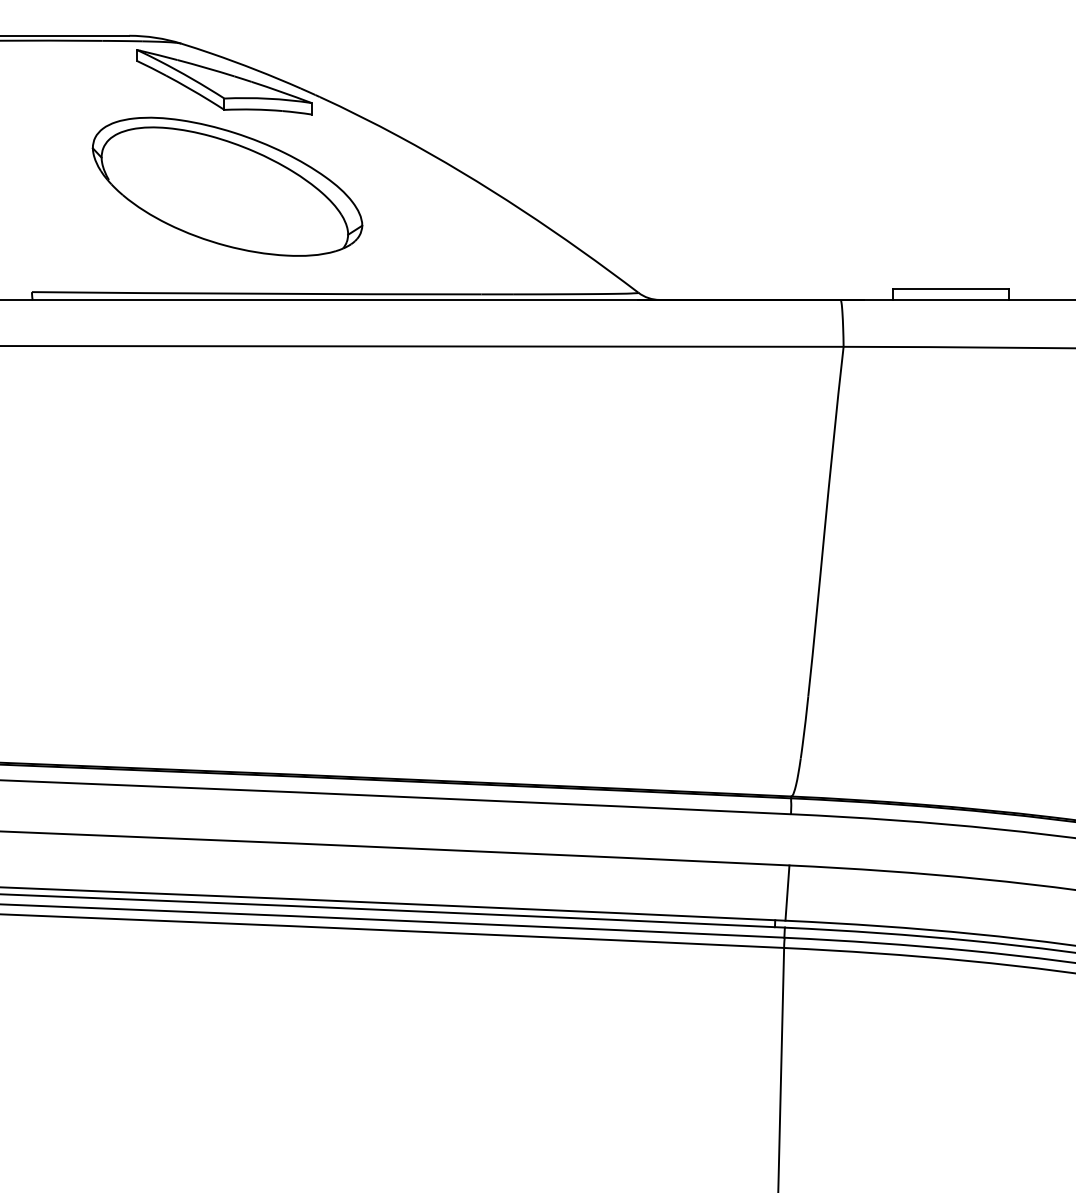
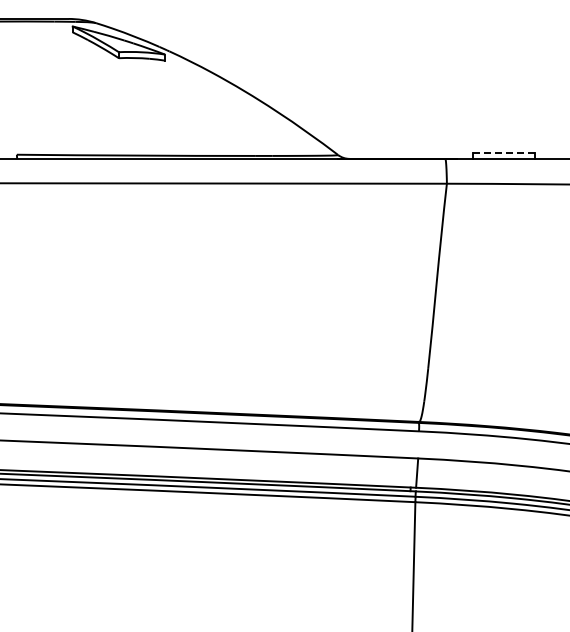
part: (227, 185) -> (120, 98), removed
line: (950, 289) -> (503, 153), solid -> dashed

